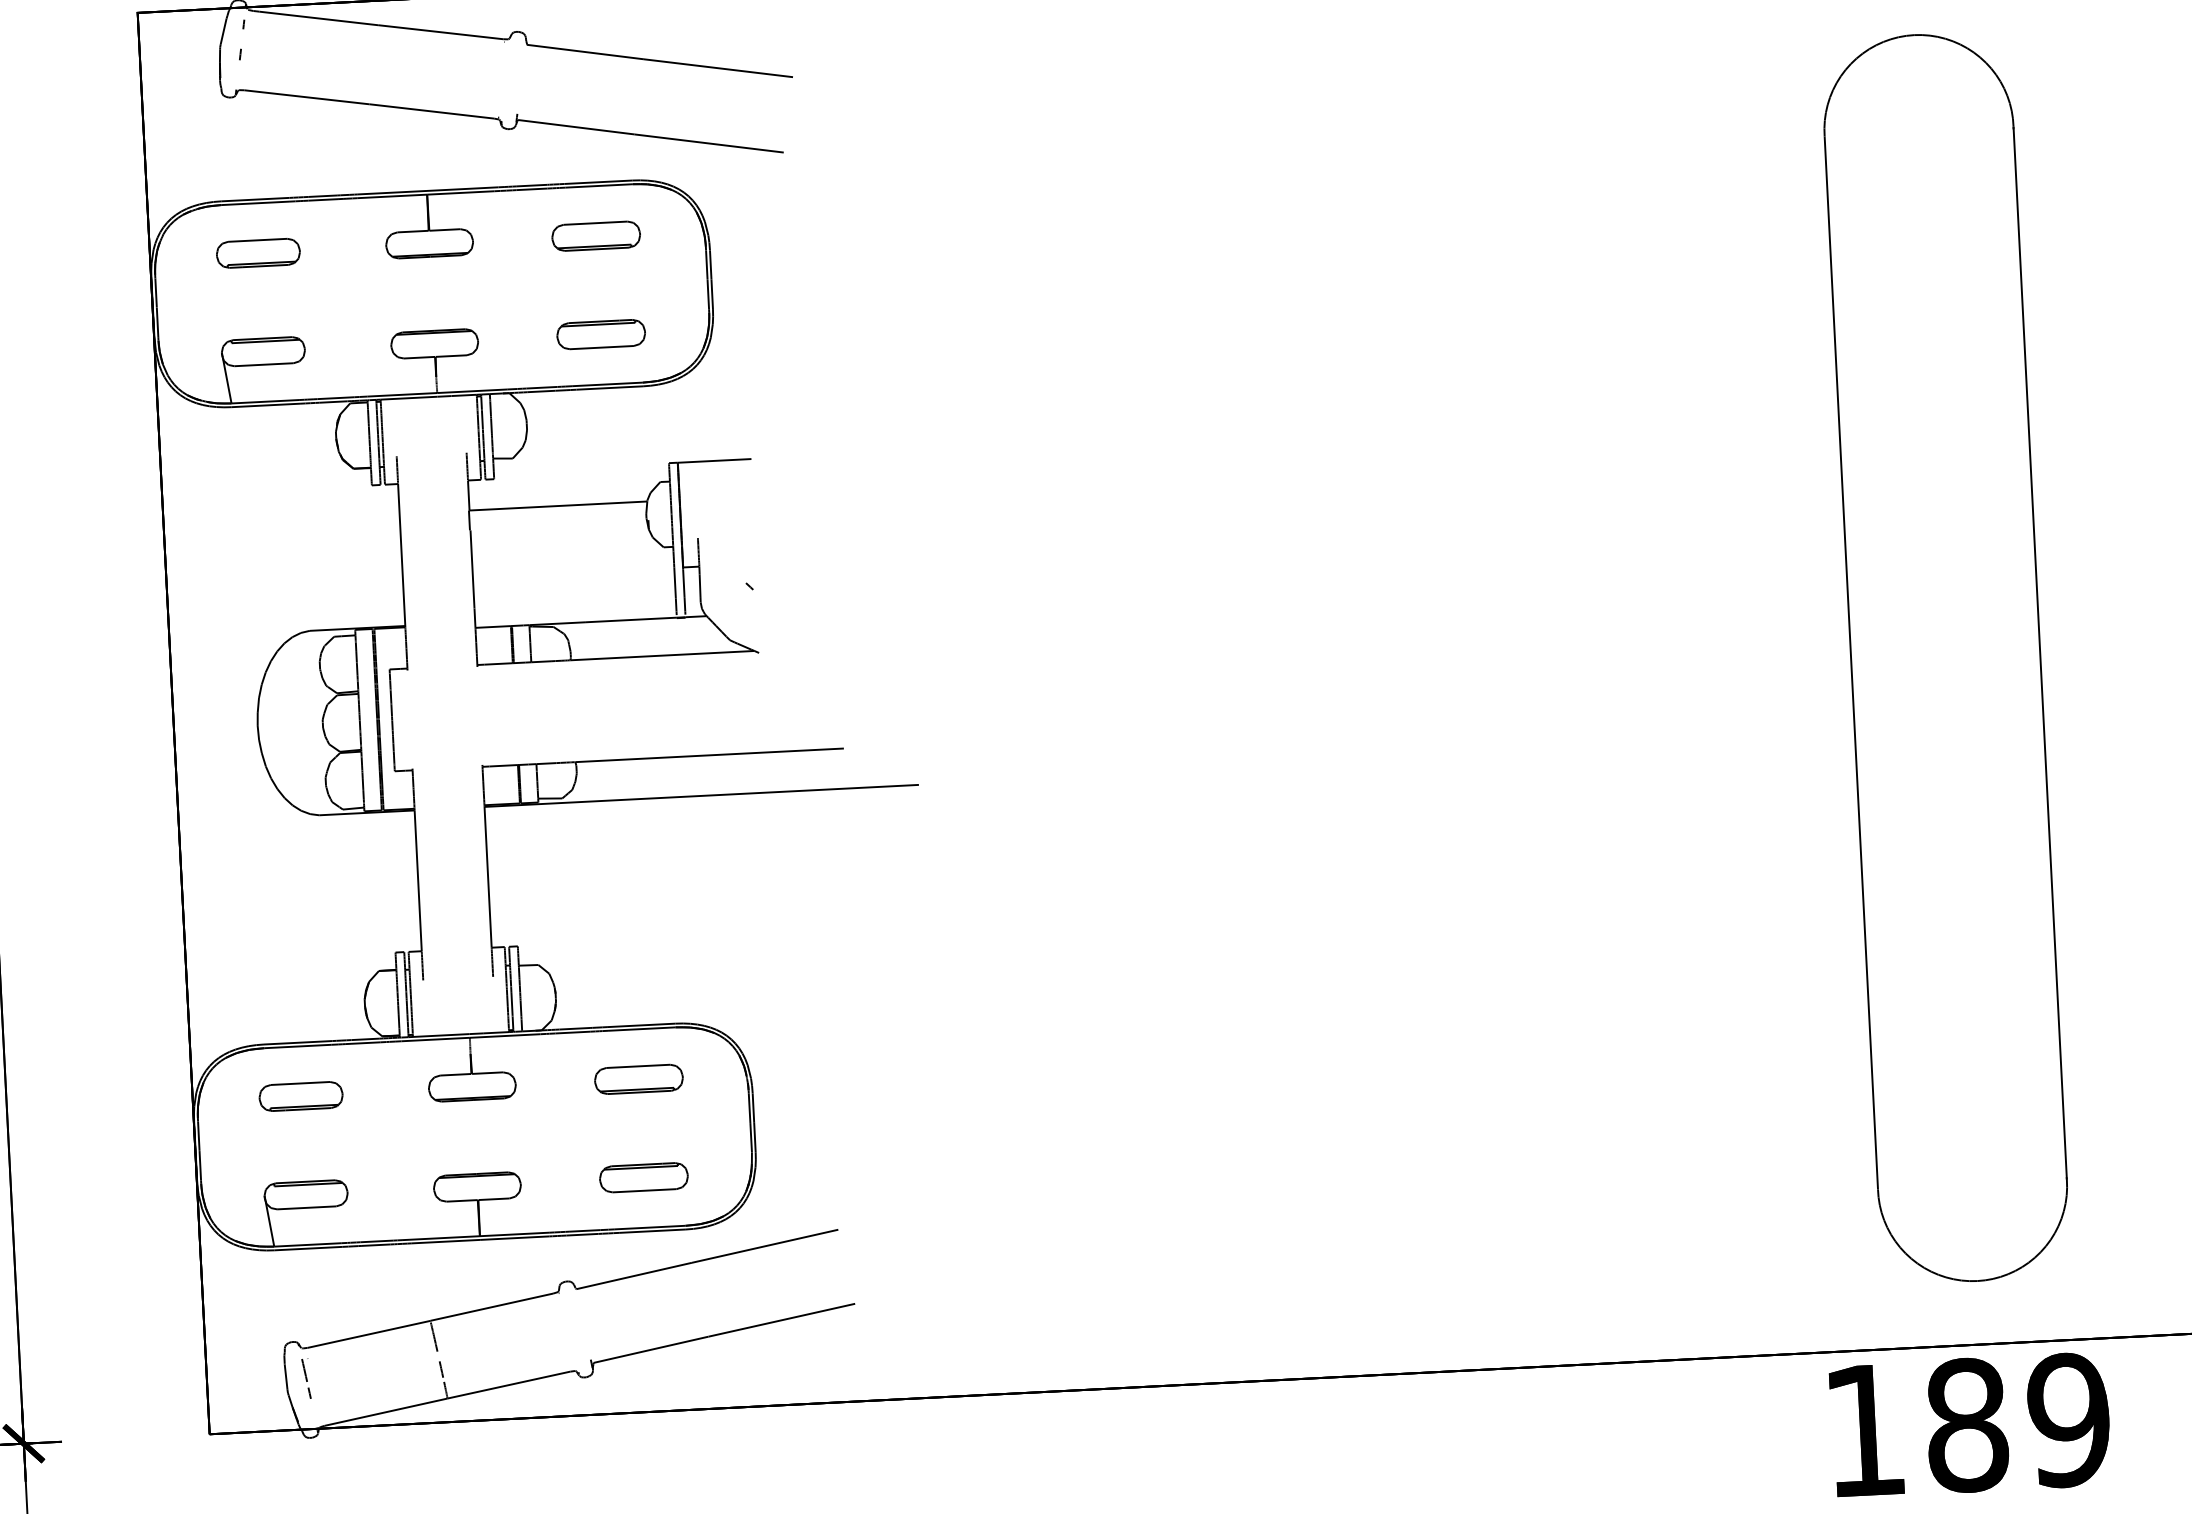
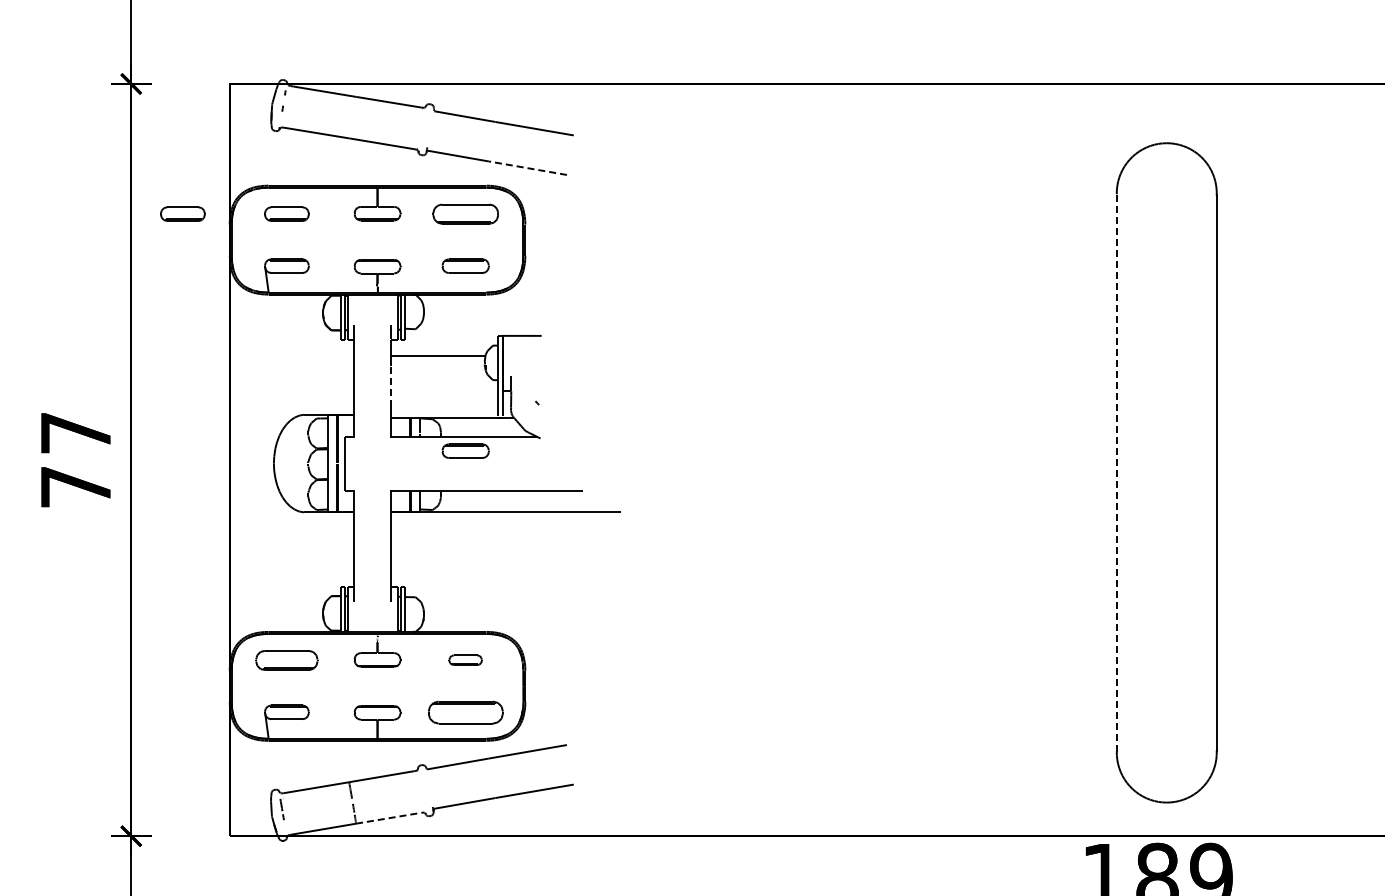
line: (708, 144) -> (527, 168), solid -> dashed
part: (595, 235) -> (465, 213), size x1.4
part: (61, 262) -> (182, 213), added
line: (472, 569) -> (391, 386), solid -> dashed
line: (1850, 662) -> (1116, 472), solid -> dashed
part: (618, 682) -> (465, 450), added
part: (638, 1077) -> (465, 659), size x0.7
part: (300, 1094) -> (286, 659), size x1.4
part: (643, 1176) -> (465, 711), size x1.6
line: (510, 1385) -> (389, 818), solid -> dashed

